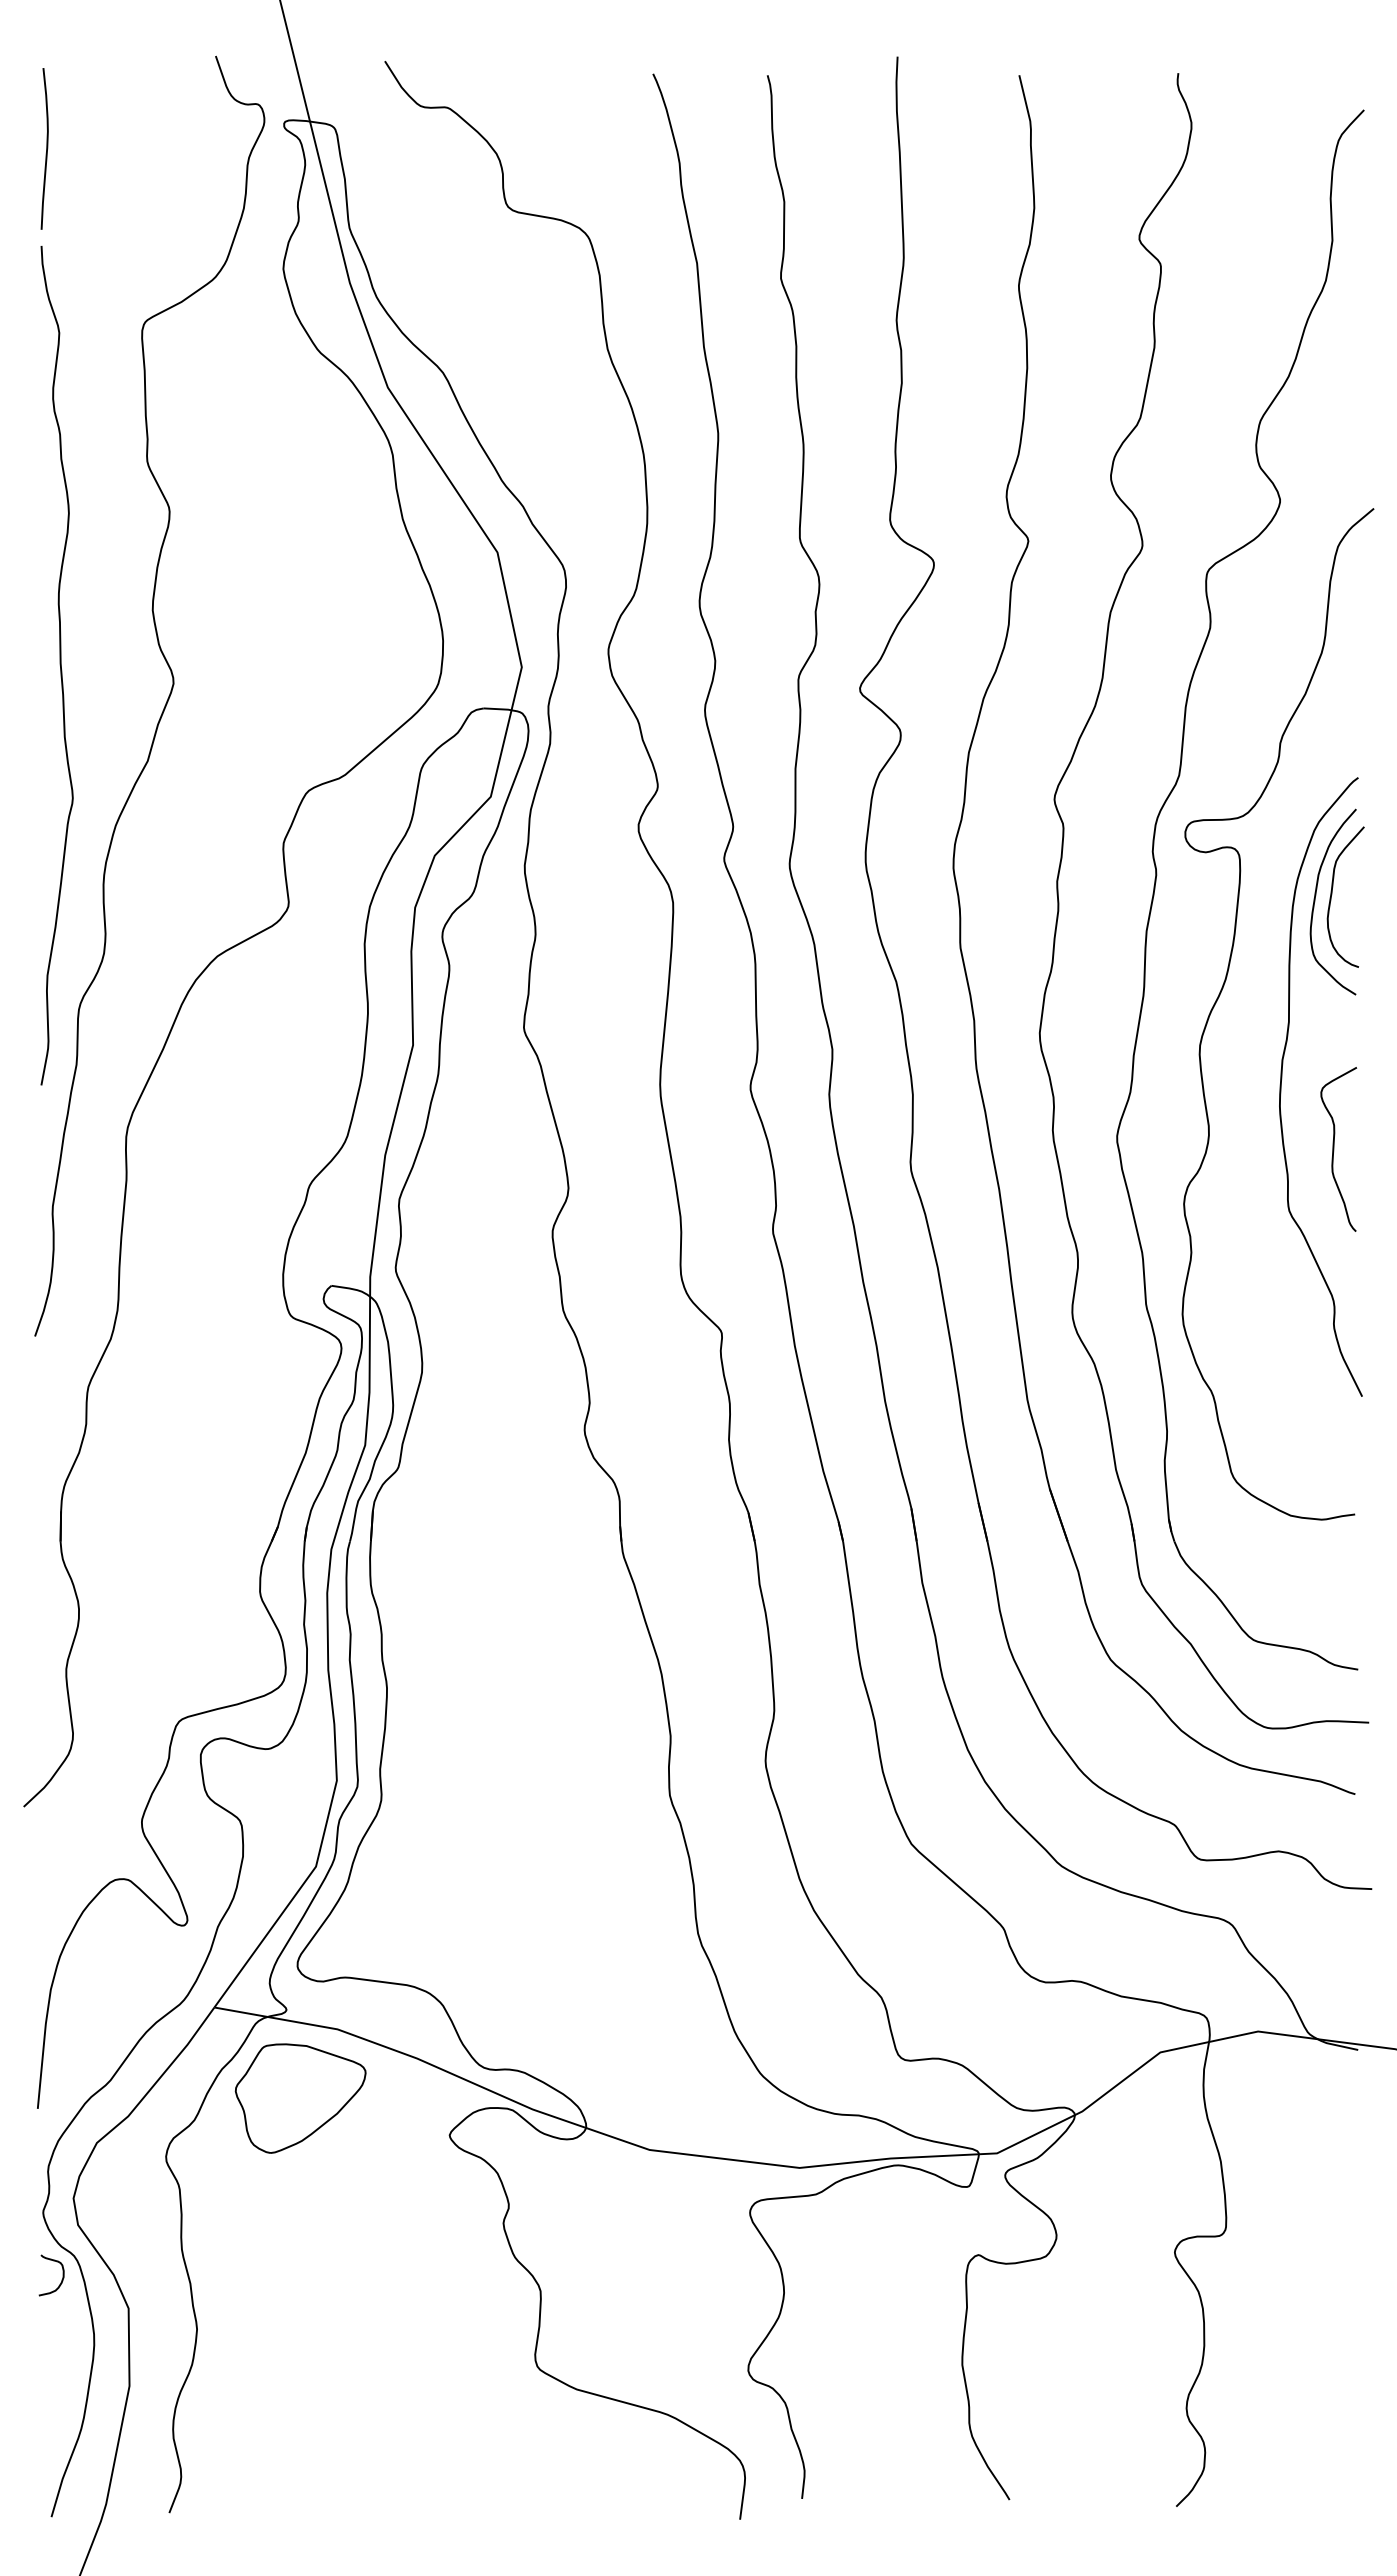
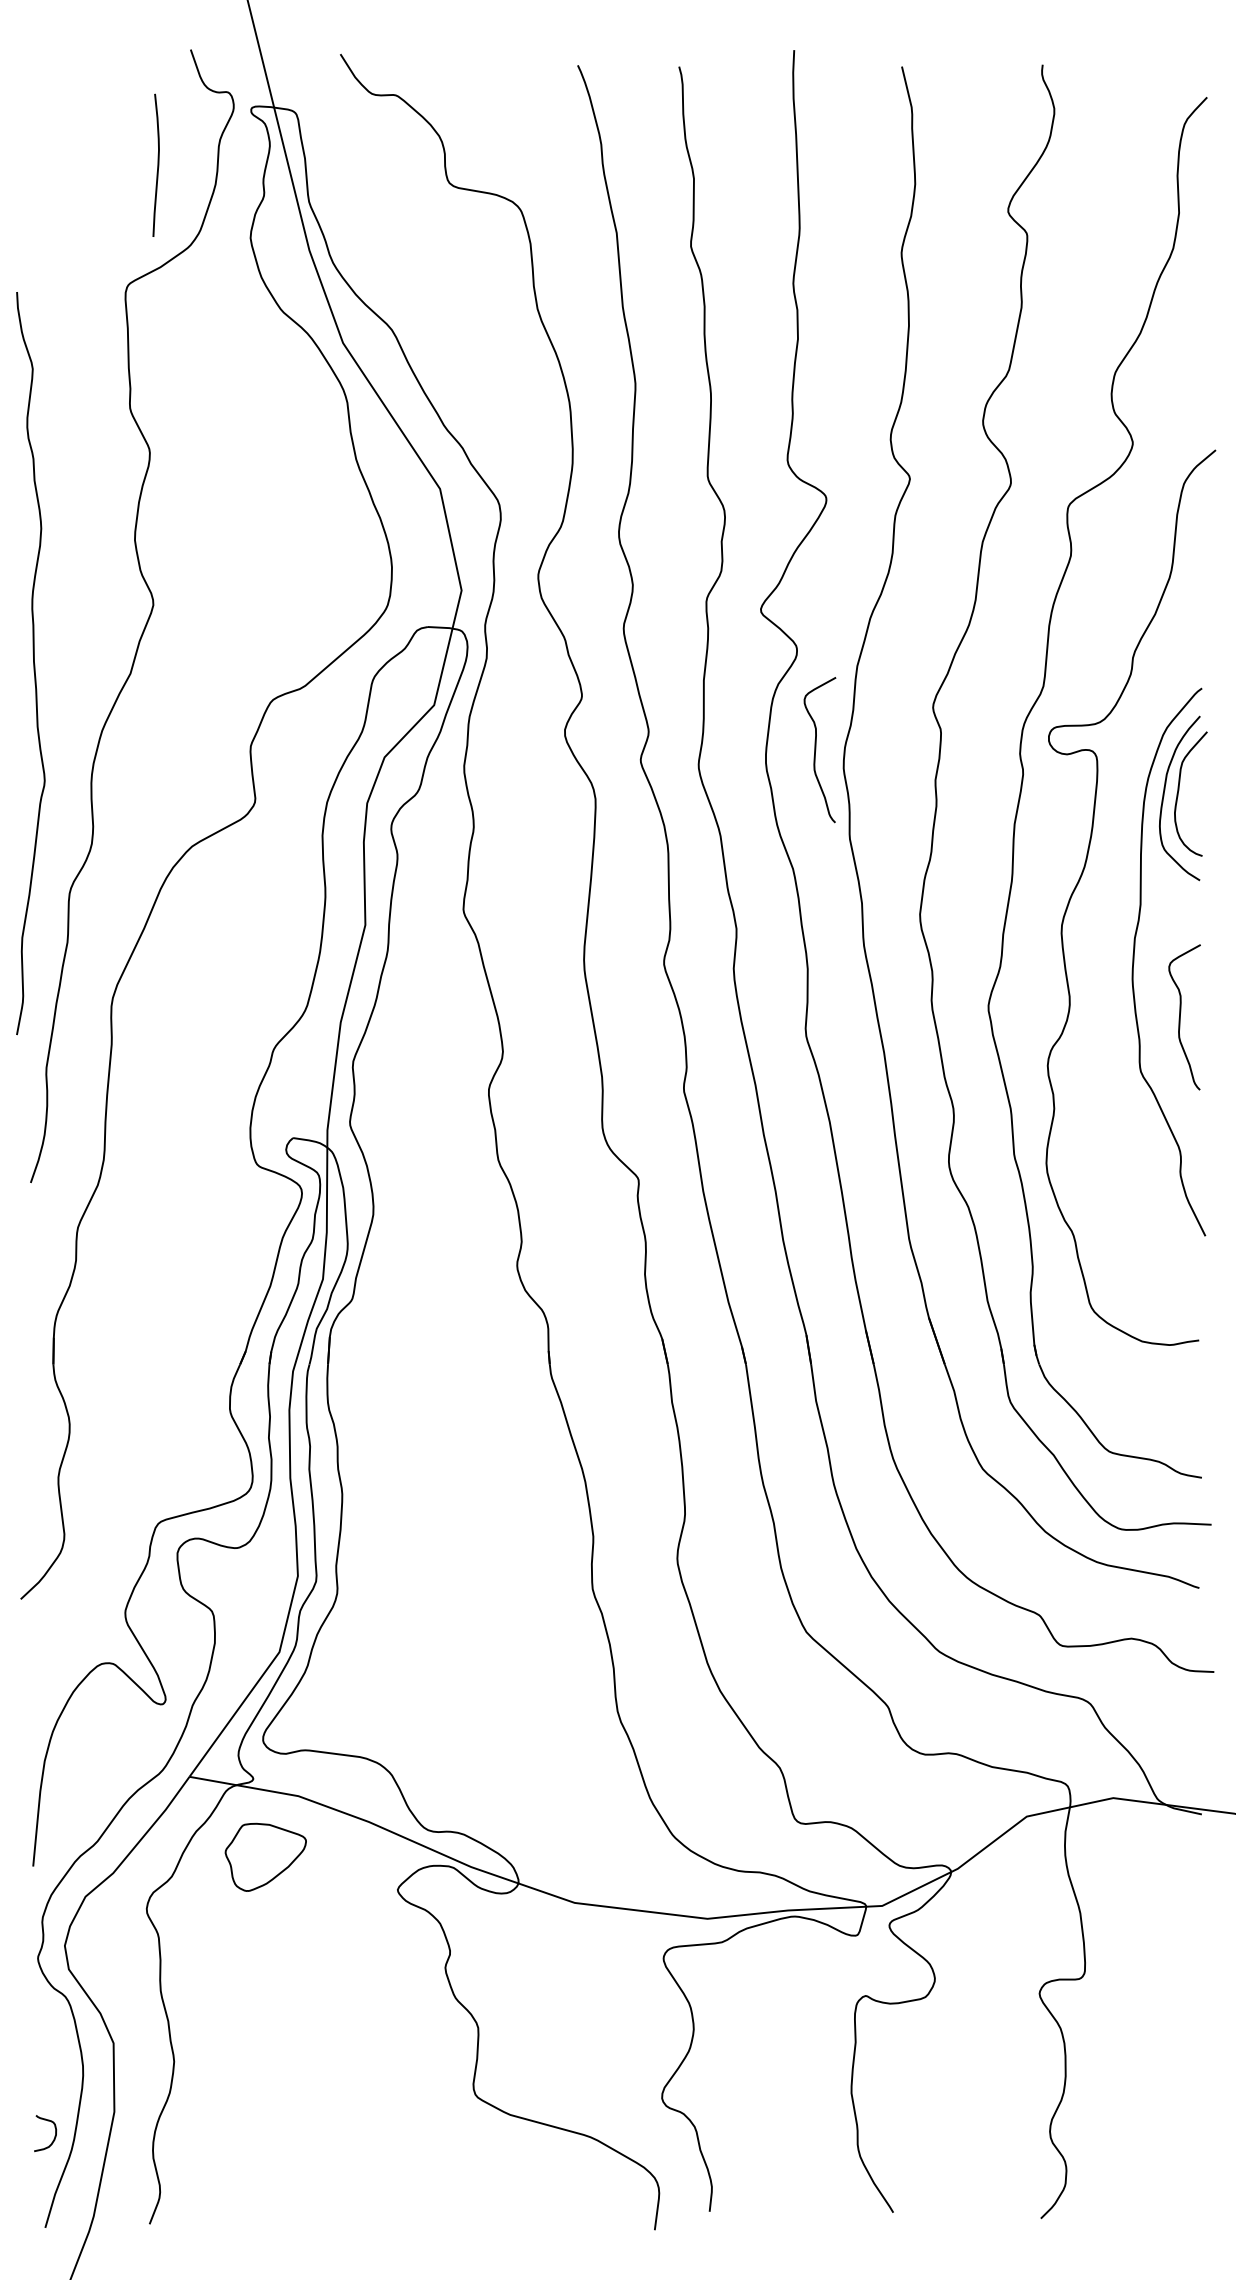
curve: (46, 148) -> (157, 165), moved
curve: (59, 665) -> (32, 663), moved
curve: (922, 847) -> (816, 750), added
part: (300, 2098) -> (265, 1857), size x0.7
curve: (61, 2279) -> (54, 2137), moved

